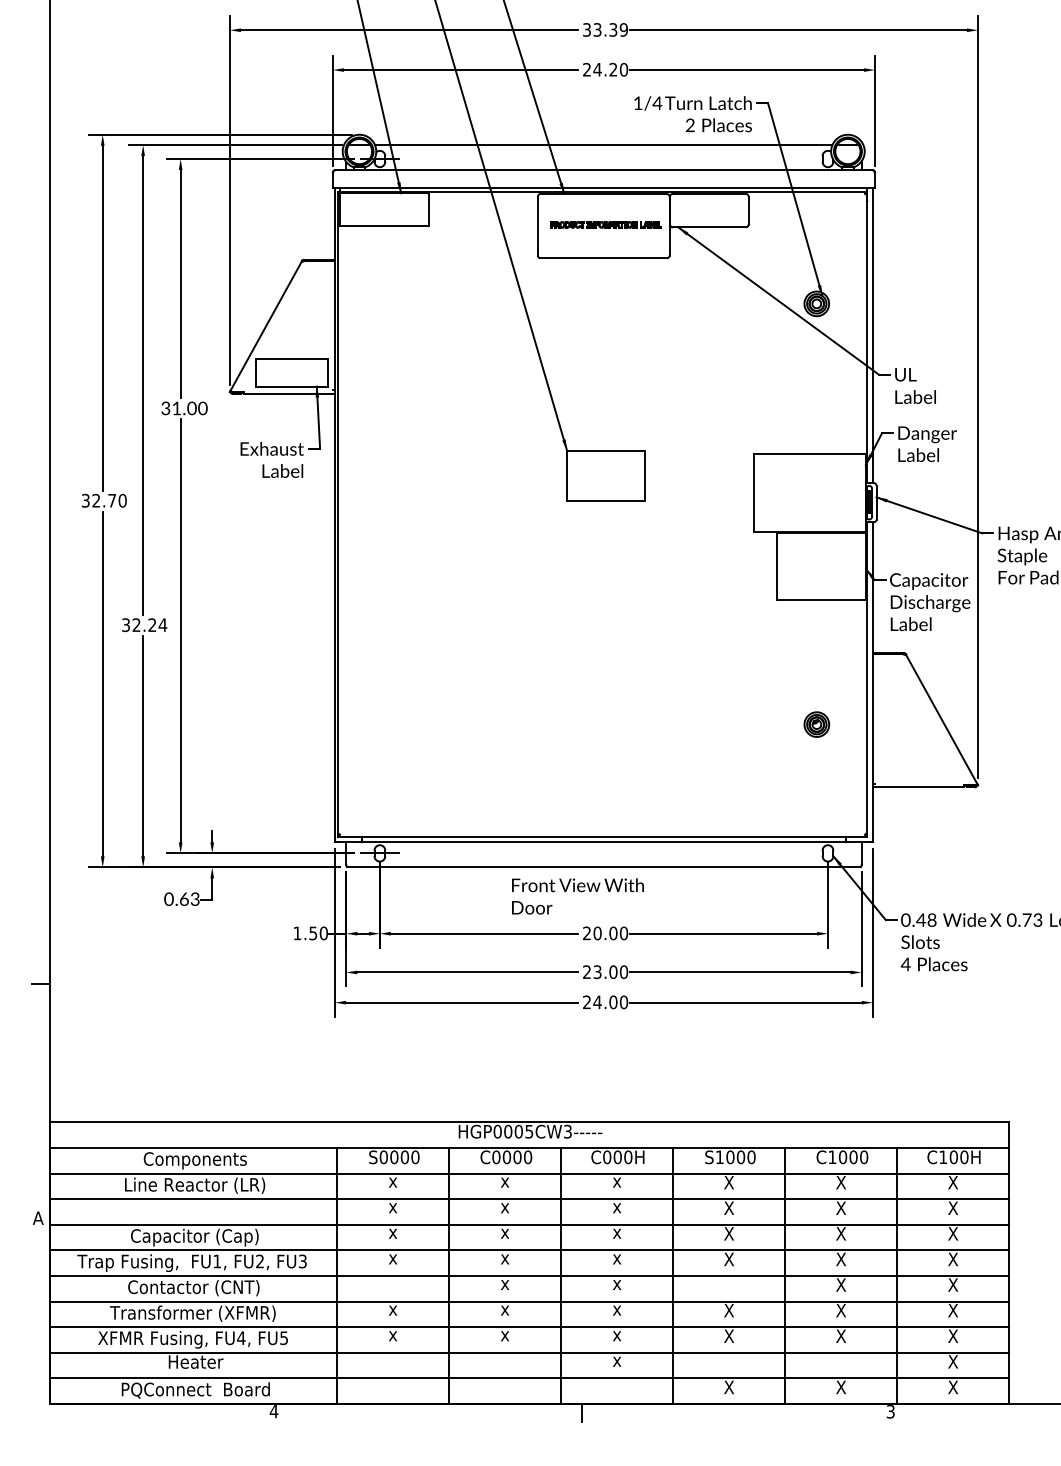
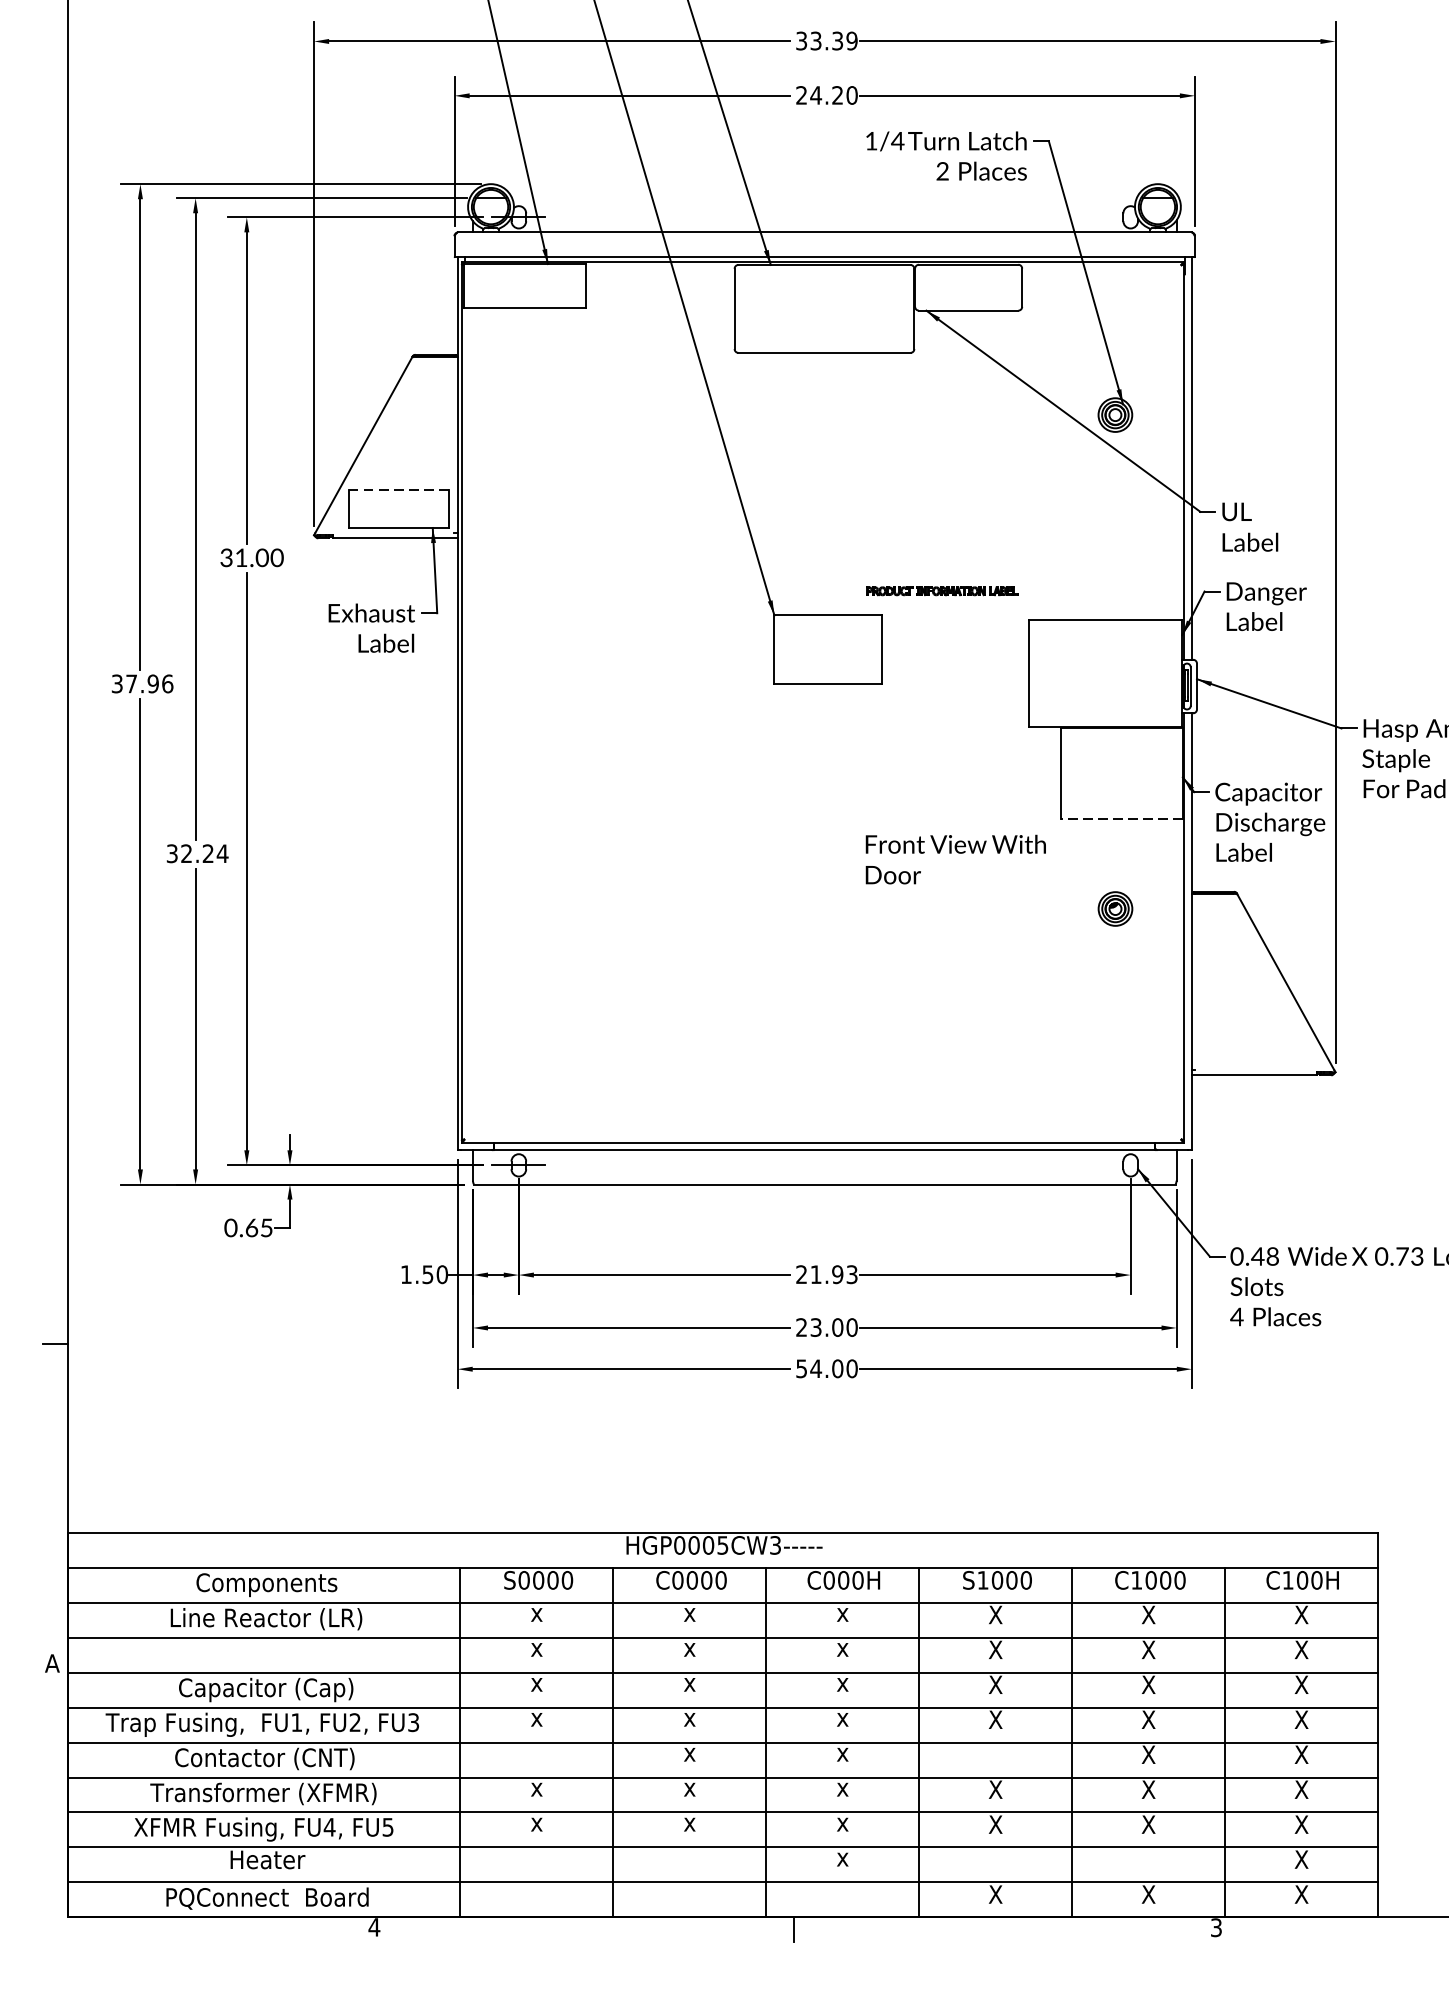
line: (603, 145) -> (824, 198), removed
part: (605, 224) -> (941, 590), moved
line: (291, 358) -> (398, 489), solid -> dashed
text: (109, 500) -> (149, 683), 32.70 -> 37.96
line: (821, 599) -> (1121, 818), solid -> dashed
part: (816, 724) -> (1115, 908), moved
text: (577, 896) -> (955, 859), moved
text: (194, 898) -> (265, 1226), 0.63 -> 0.65
text: (610, 933) -> (833, 1274), 20.00 -> 21.93
text: (586, 1002) -> (800, 1368), 24.00 -> 54.00

